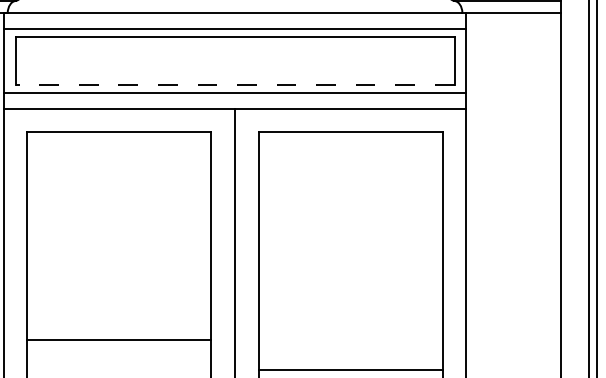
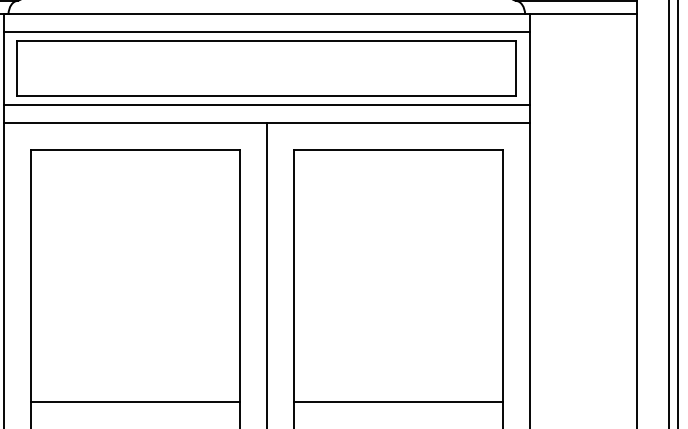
line: (234, 85) -> (266, 96), dashed -> solid
line: (118, 339) -> (134, 401), moved
line: (350, 369) -> (397, 401), moved

